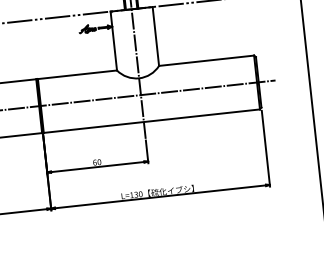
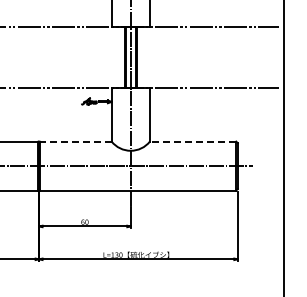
line: (205, 60) -> (192, 141), solid -> dashed
line: (77, 74) -> (75, 141), solid -> dashed

